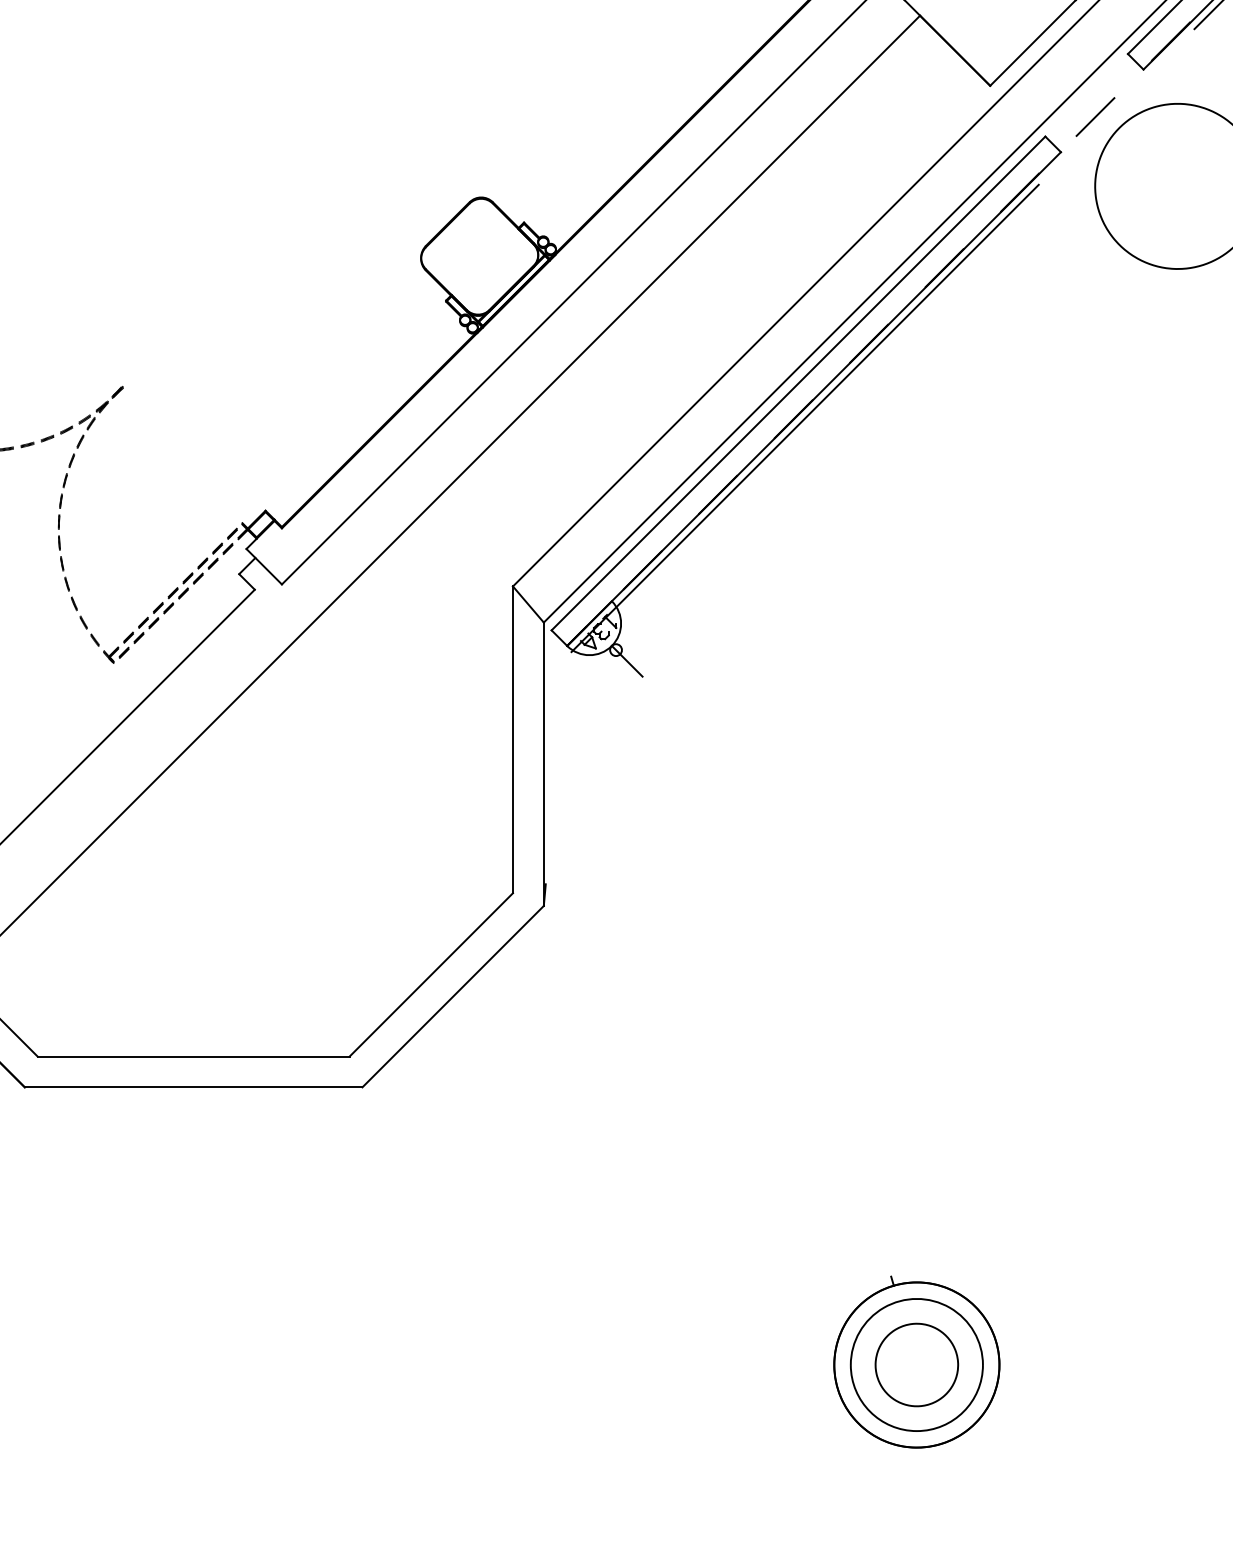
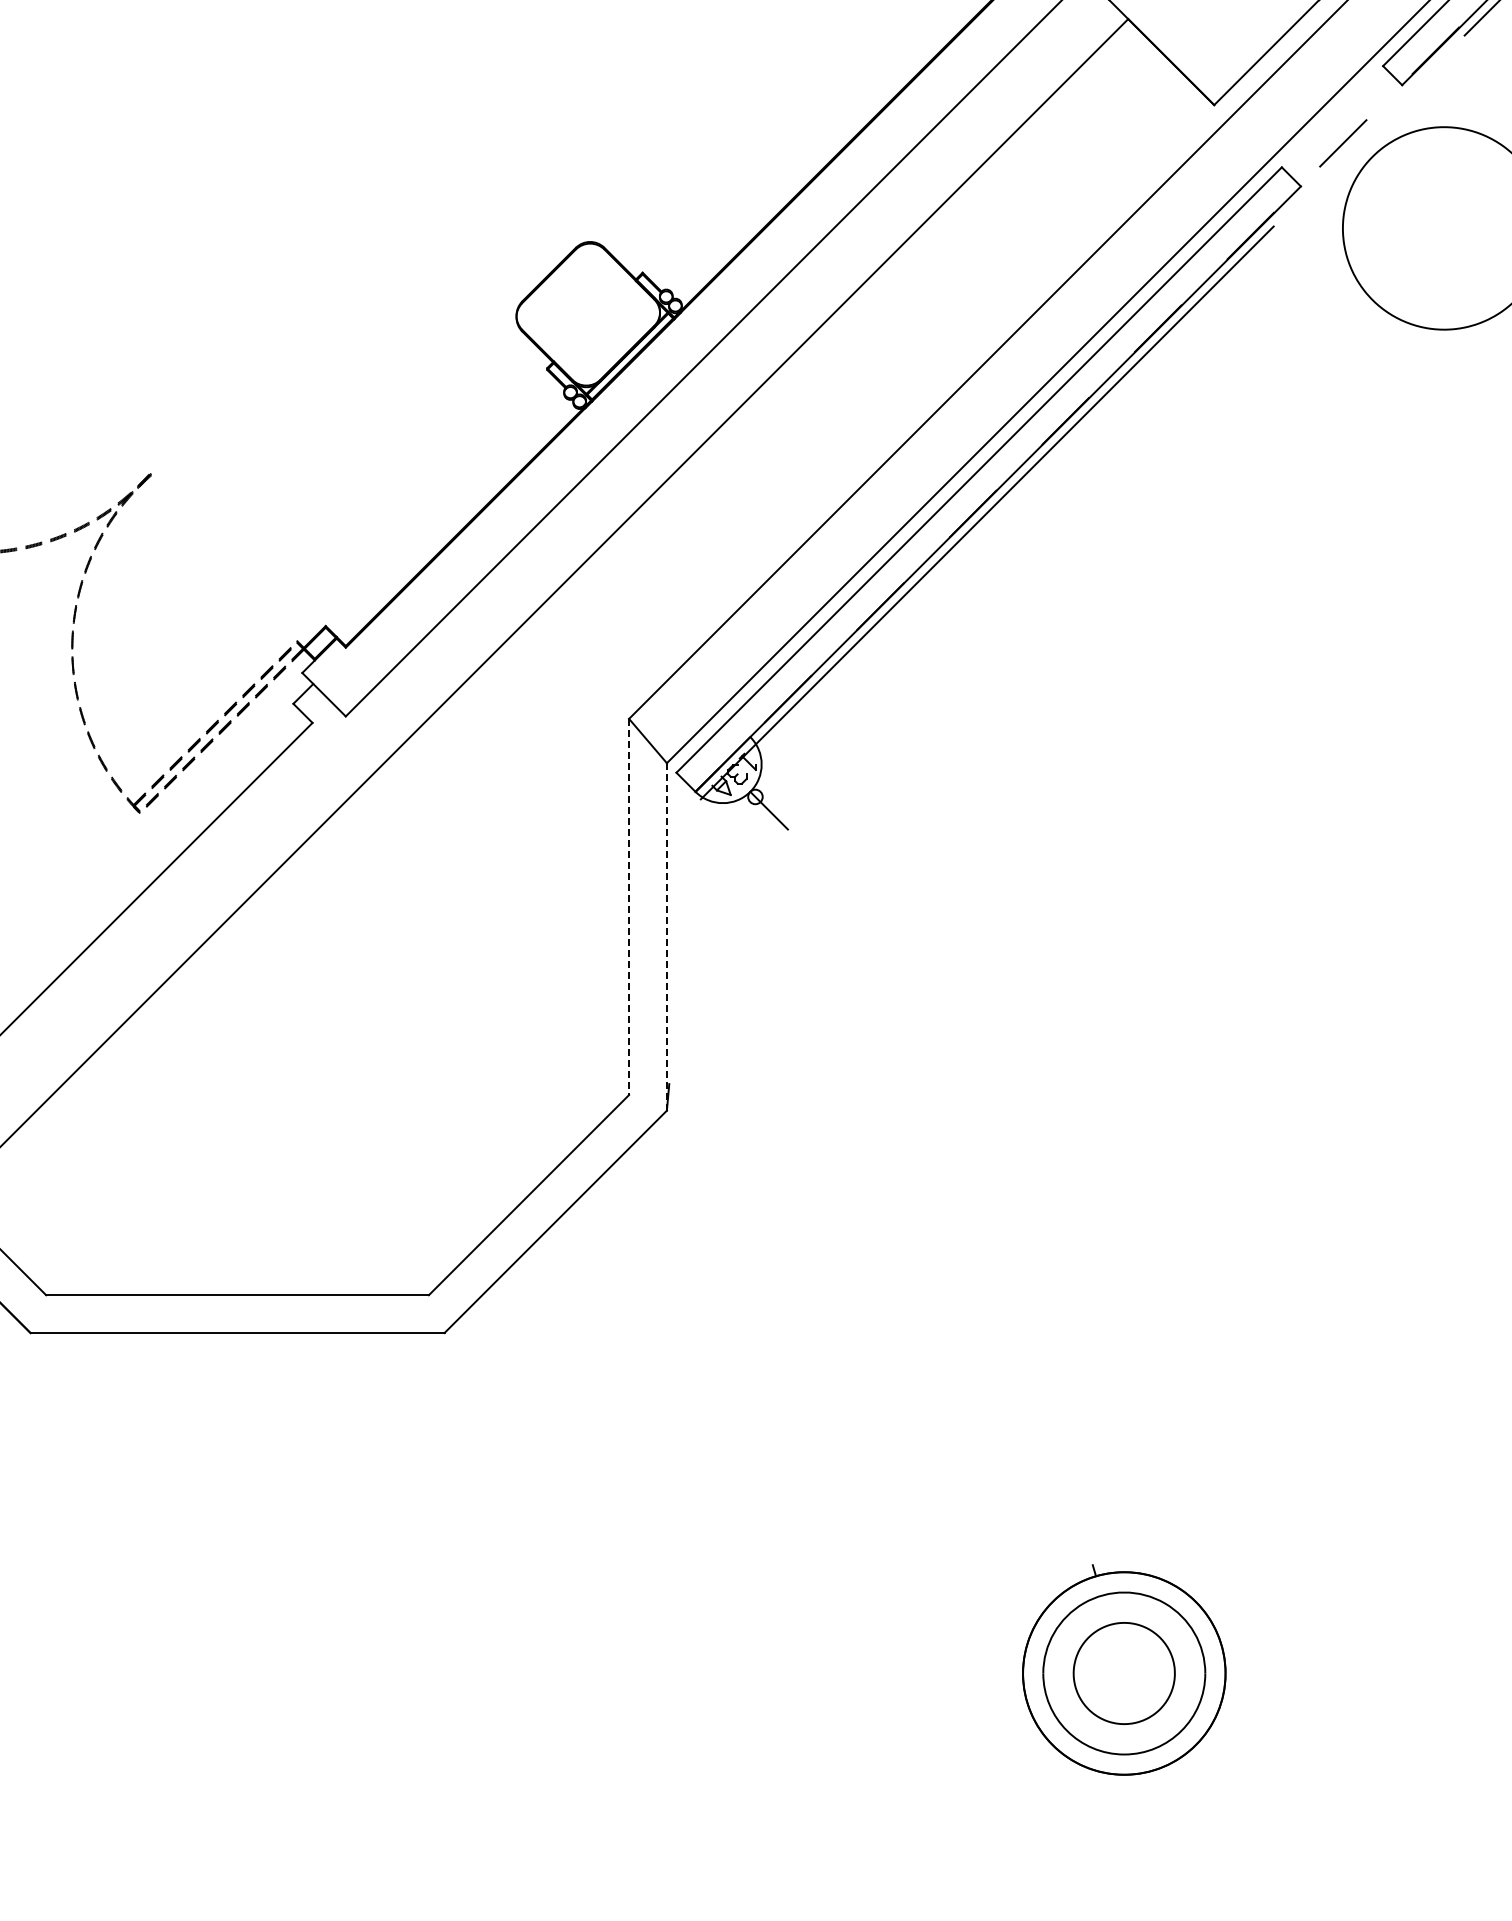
line: (513, 740) -> (629, 907), solid -> dashed
line: (543, 763) -> (666, 936), solid -> dashed

